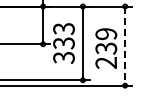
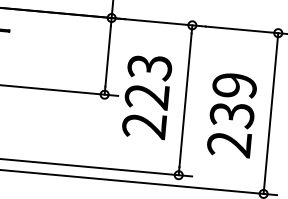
line: (125, 46) -> (271, 114), dashed -> solid
text: (63, 50) -> (144, 111), 333 -> 223

